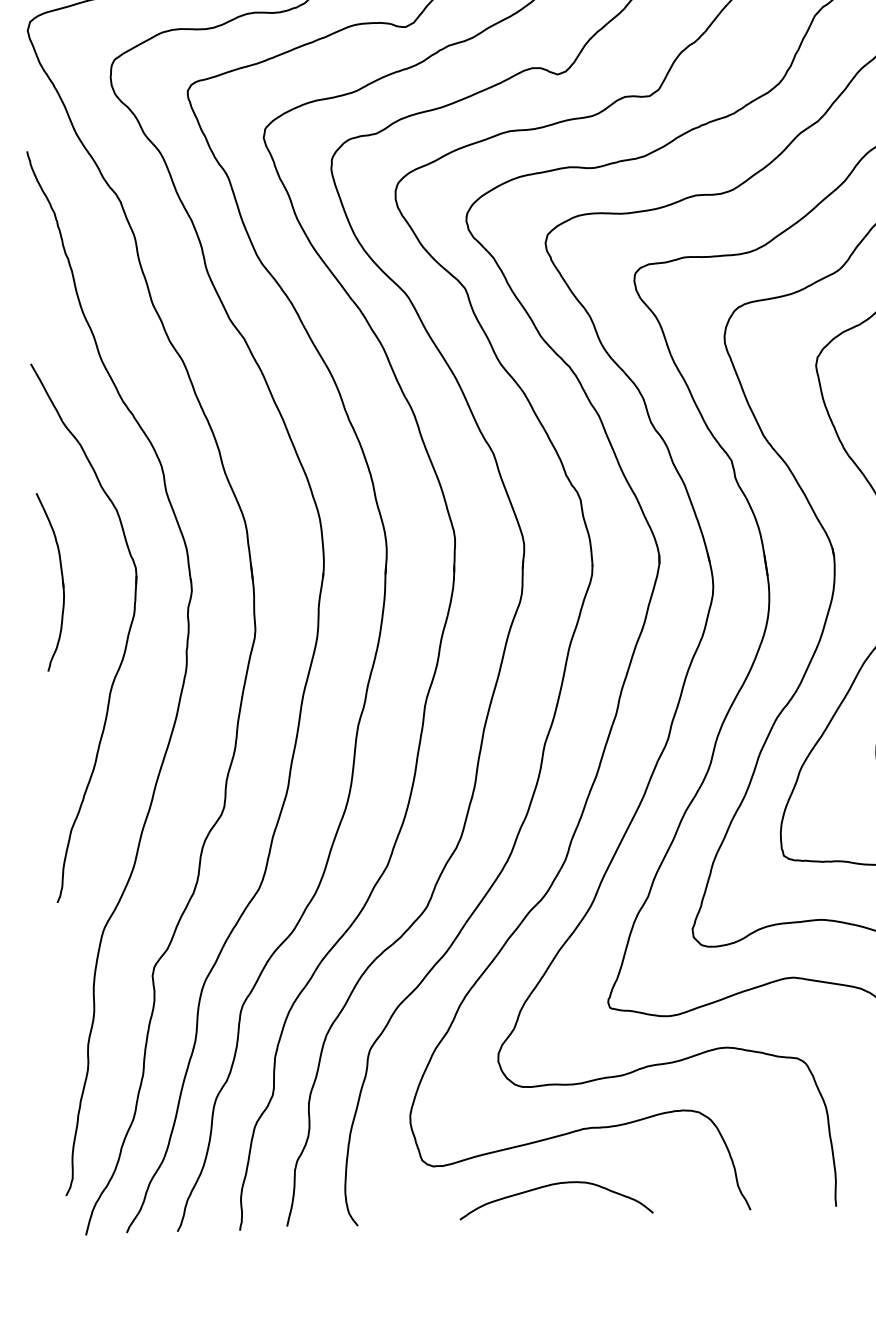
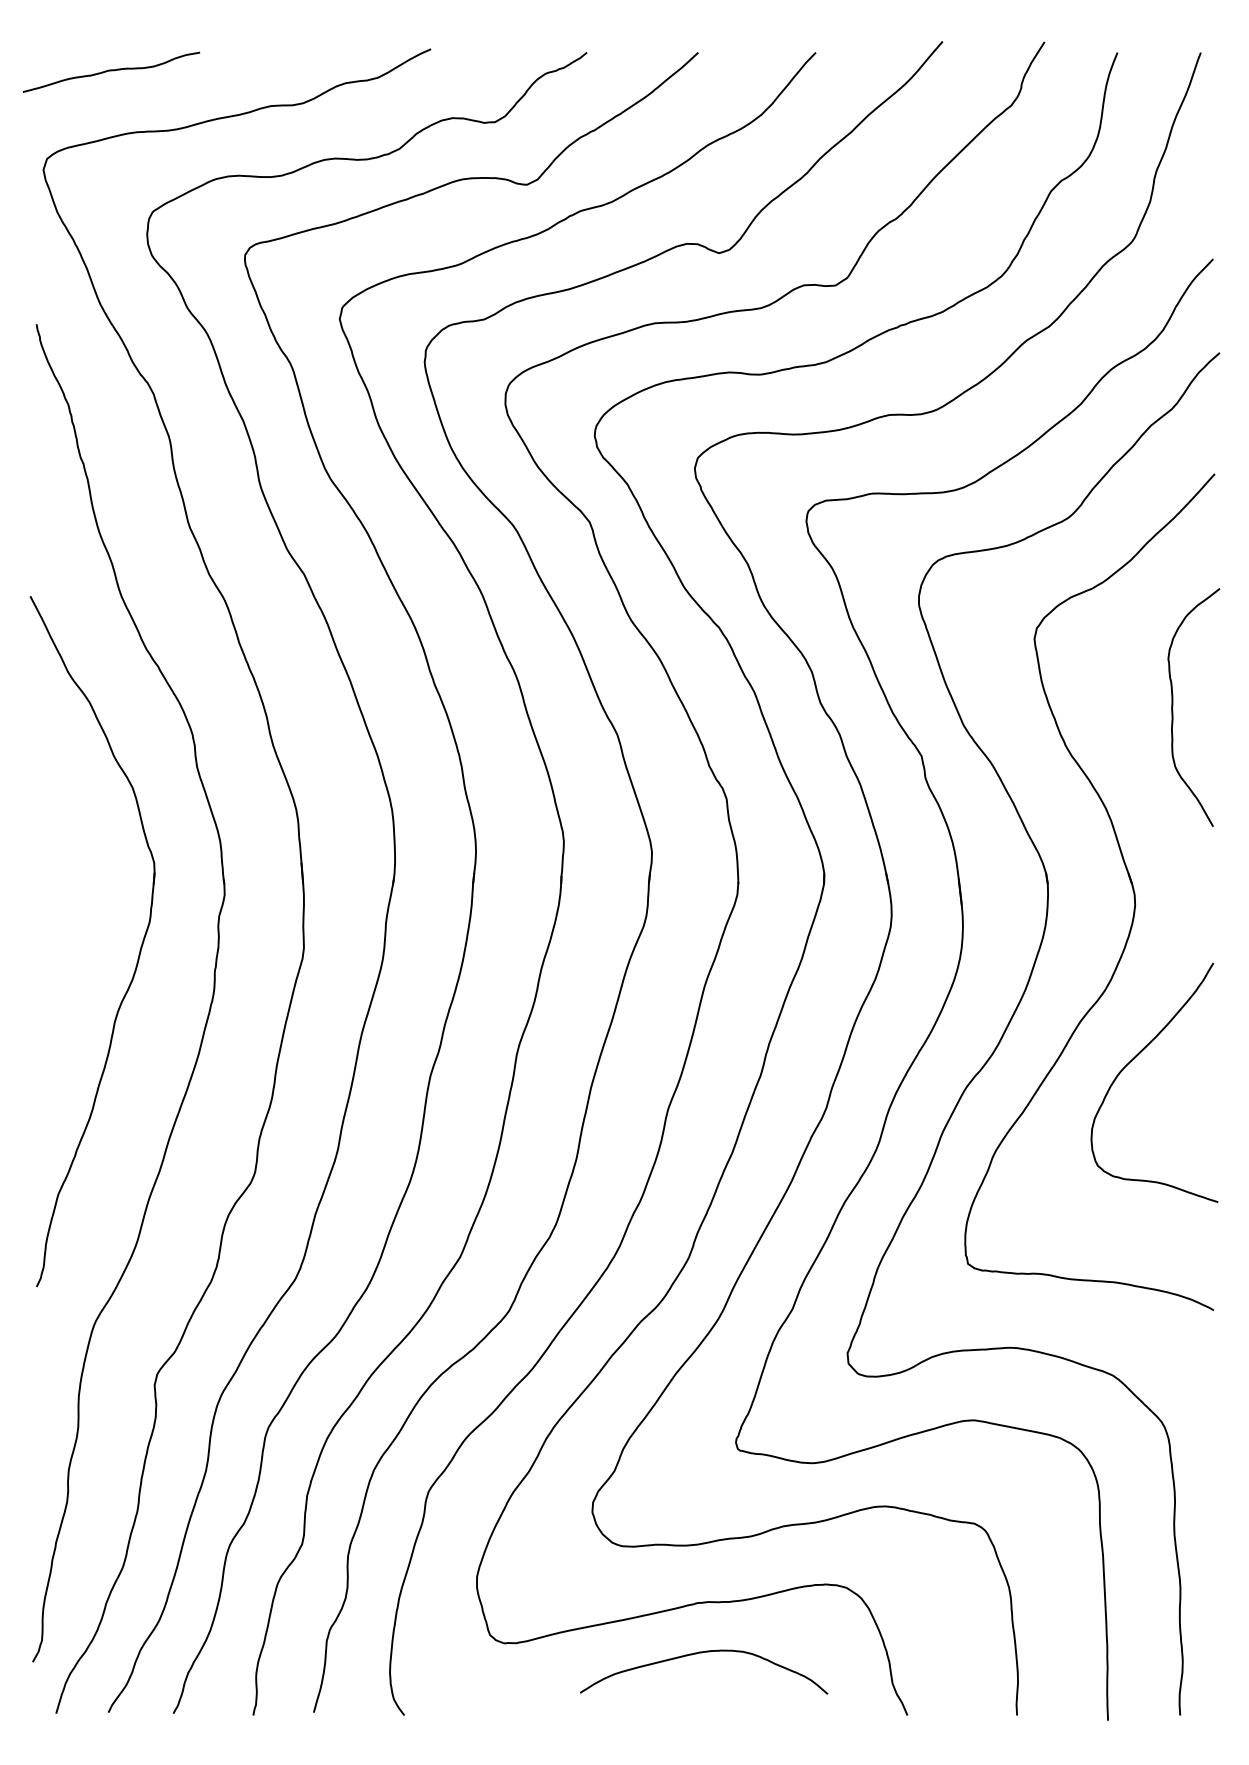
part: (62, 580) -> (59, 875), removed
curve: (554, 1185) -> (702, 1653), moved

